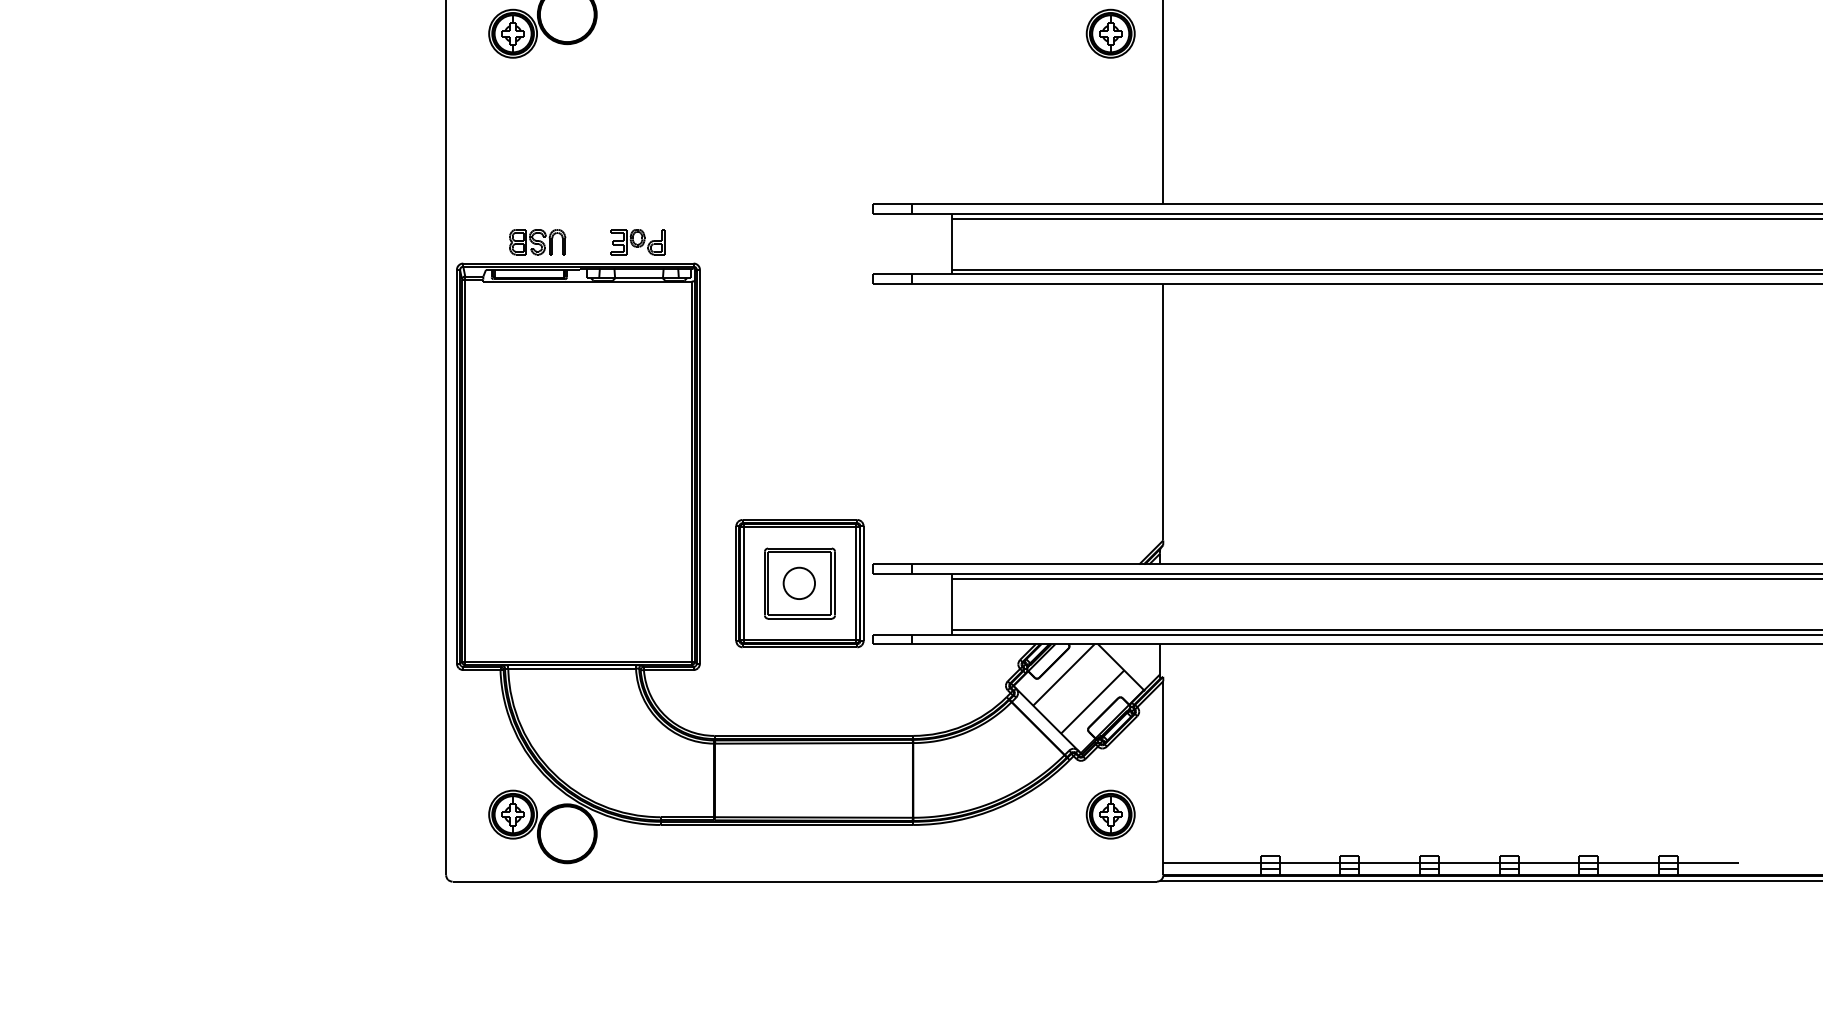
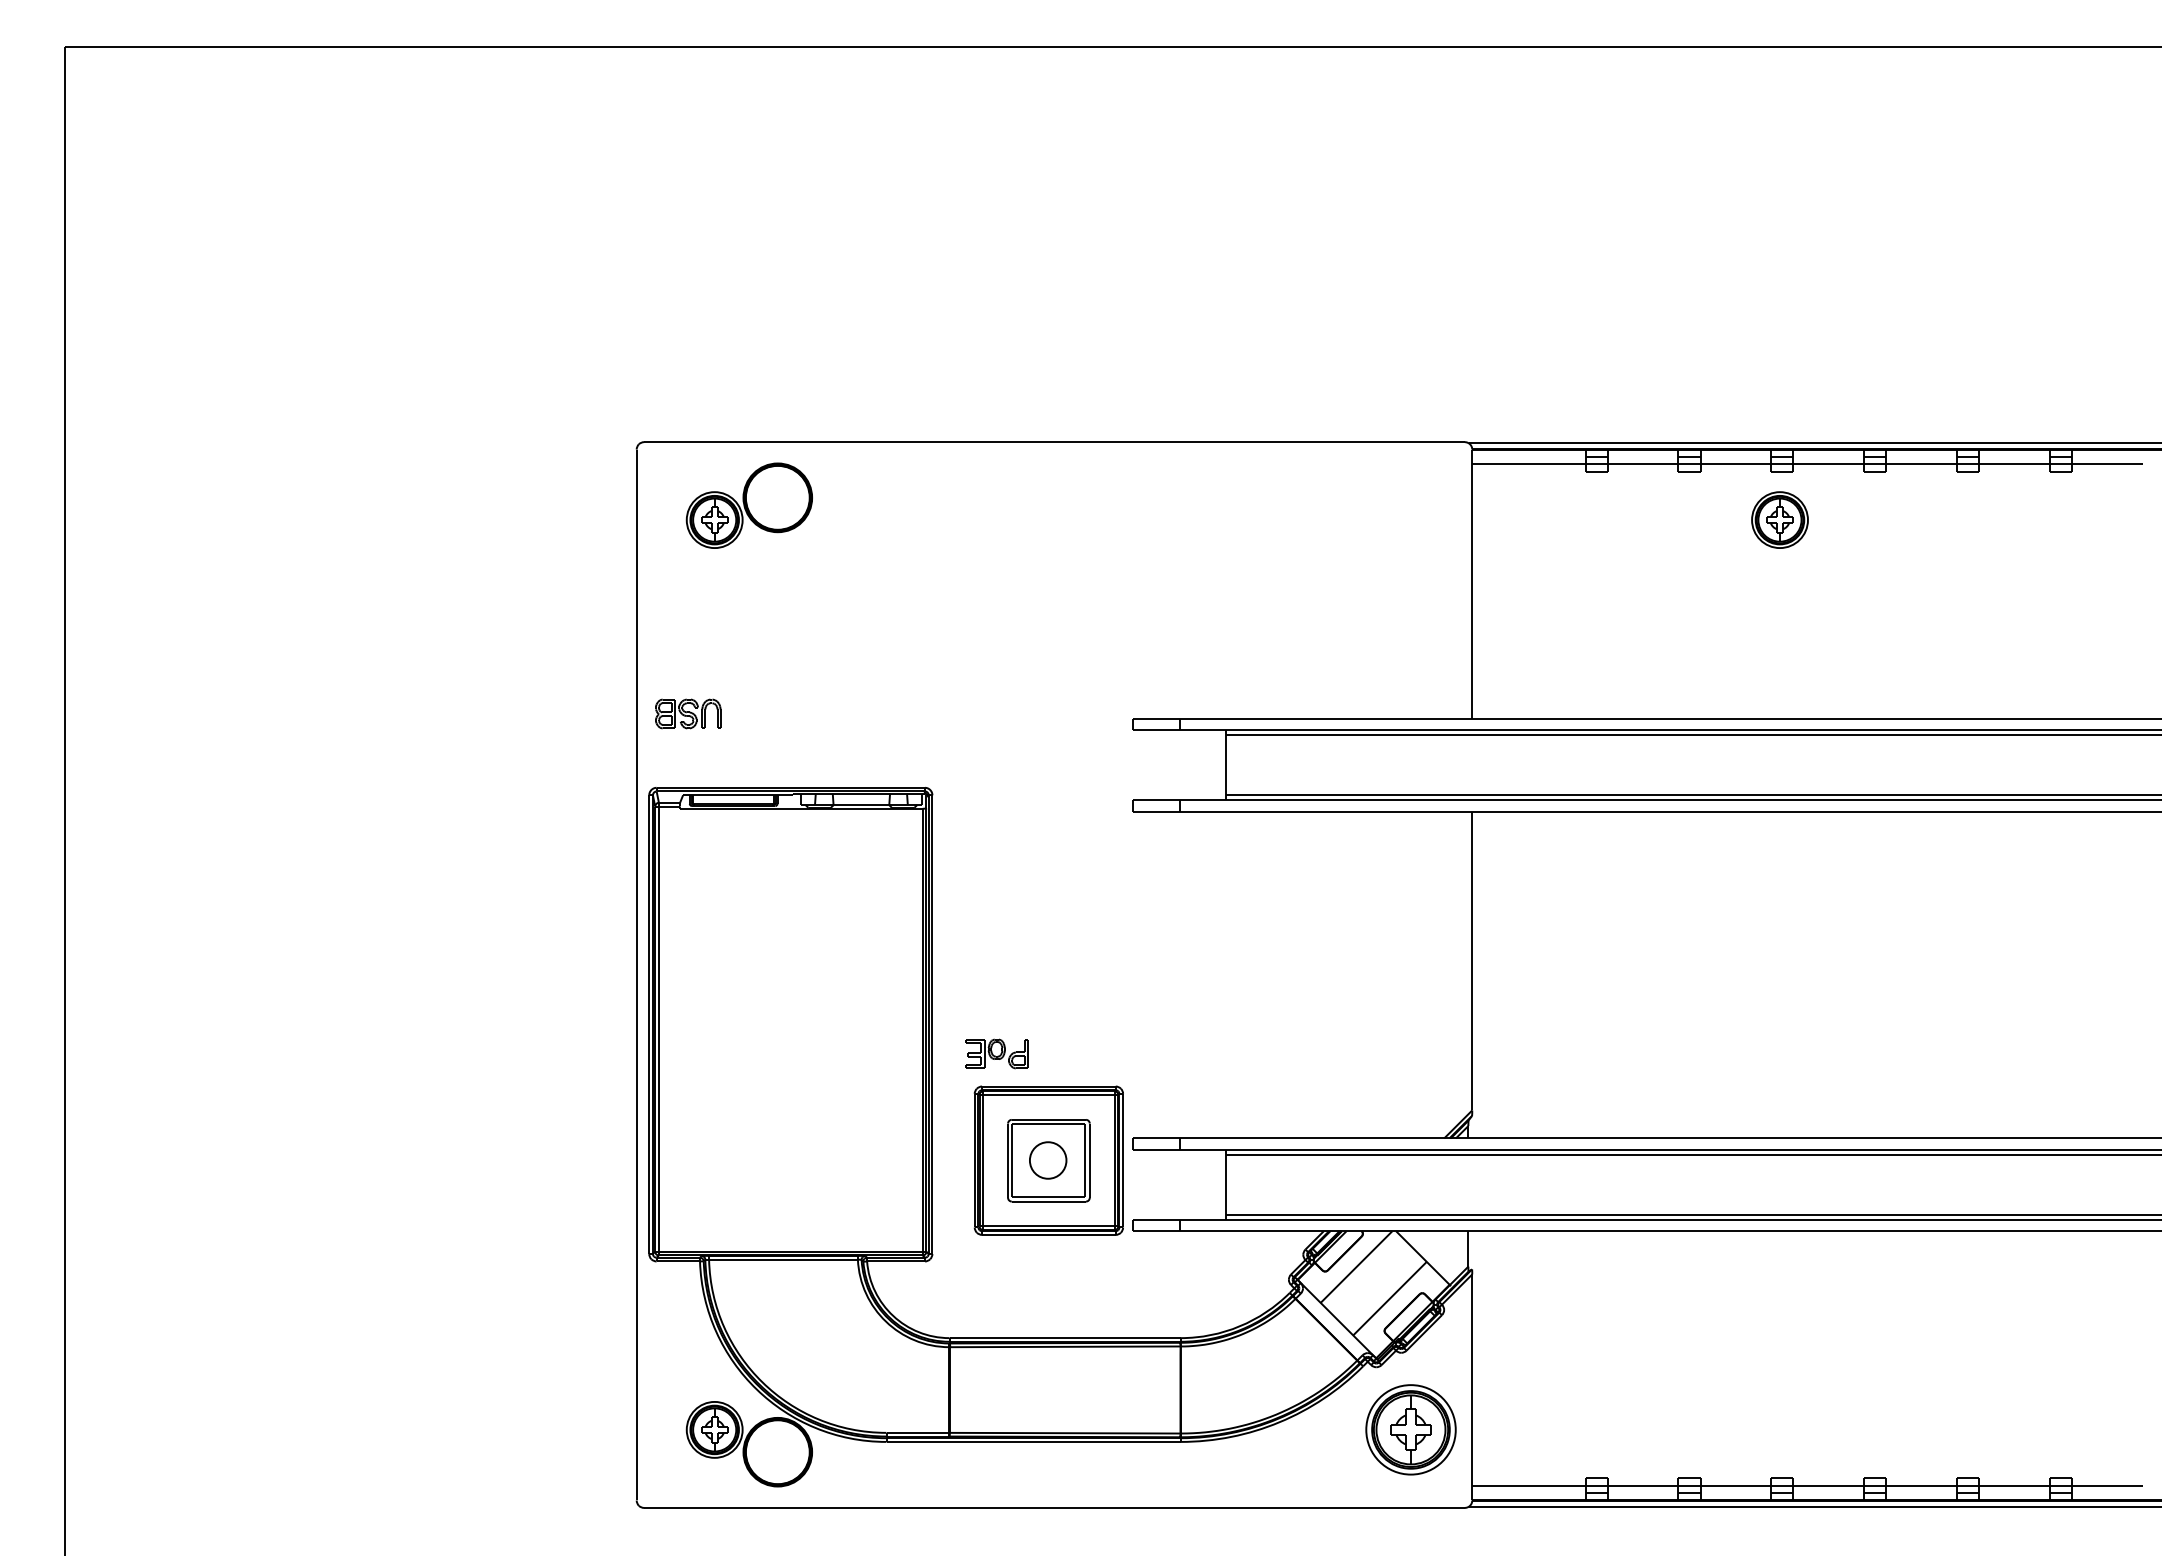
part: (1110, 33) -> (1779, 519), moved
part: (537, 241) -> (688, 713), moved
part: (637, 241) -> (996, 1053), moved
part: (1110, 814) -> (1410, 1429), size x1.6

